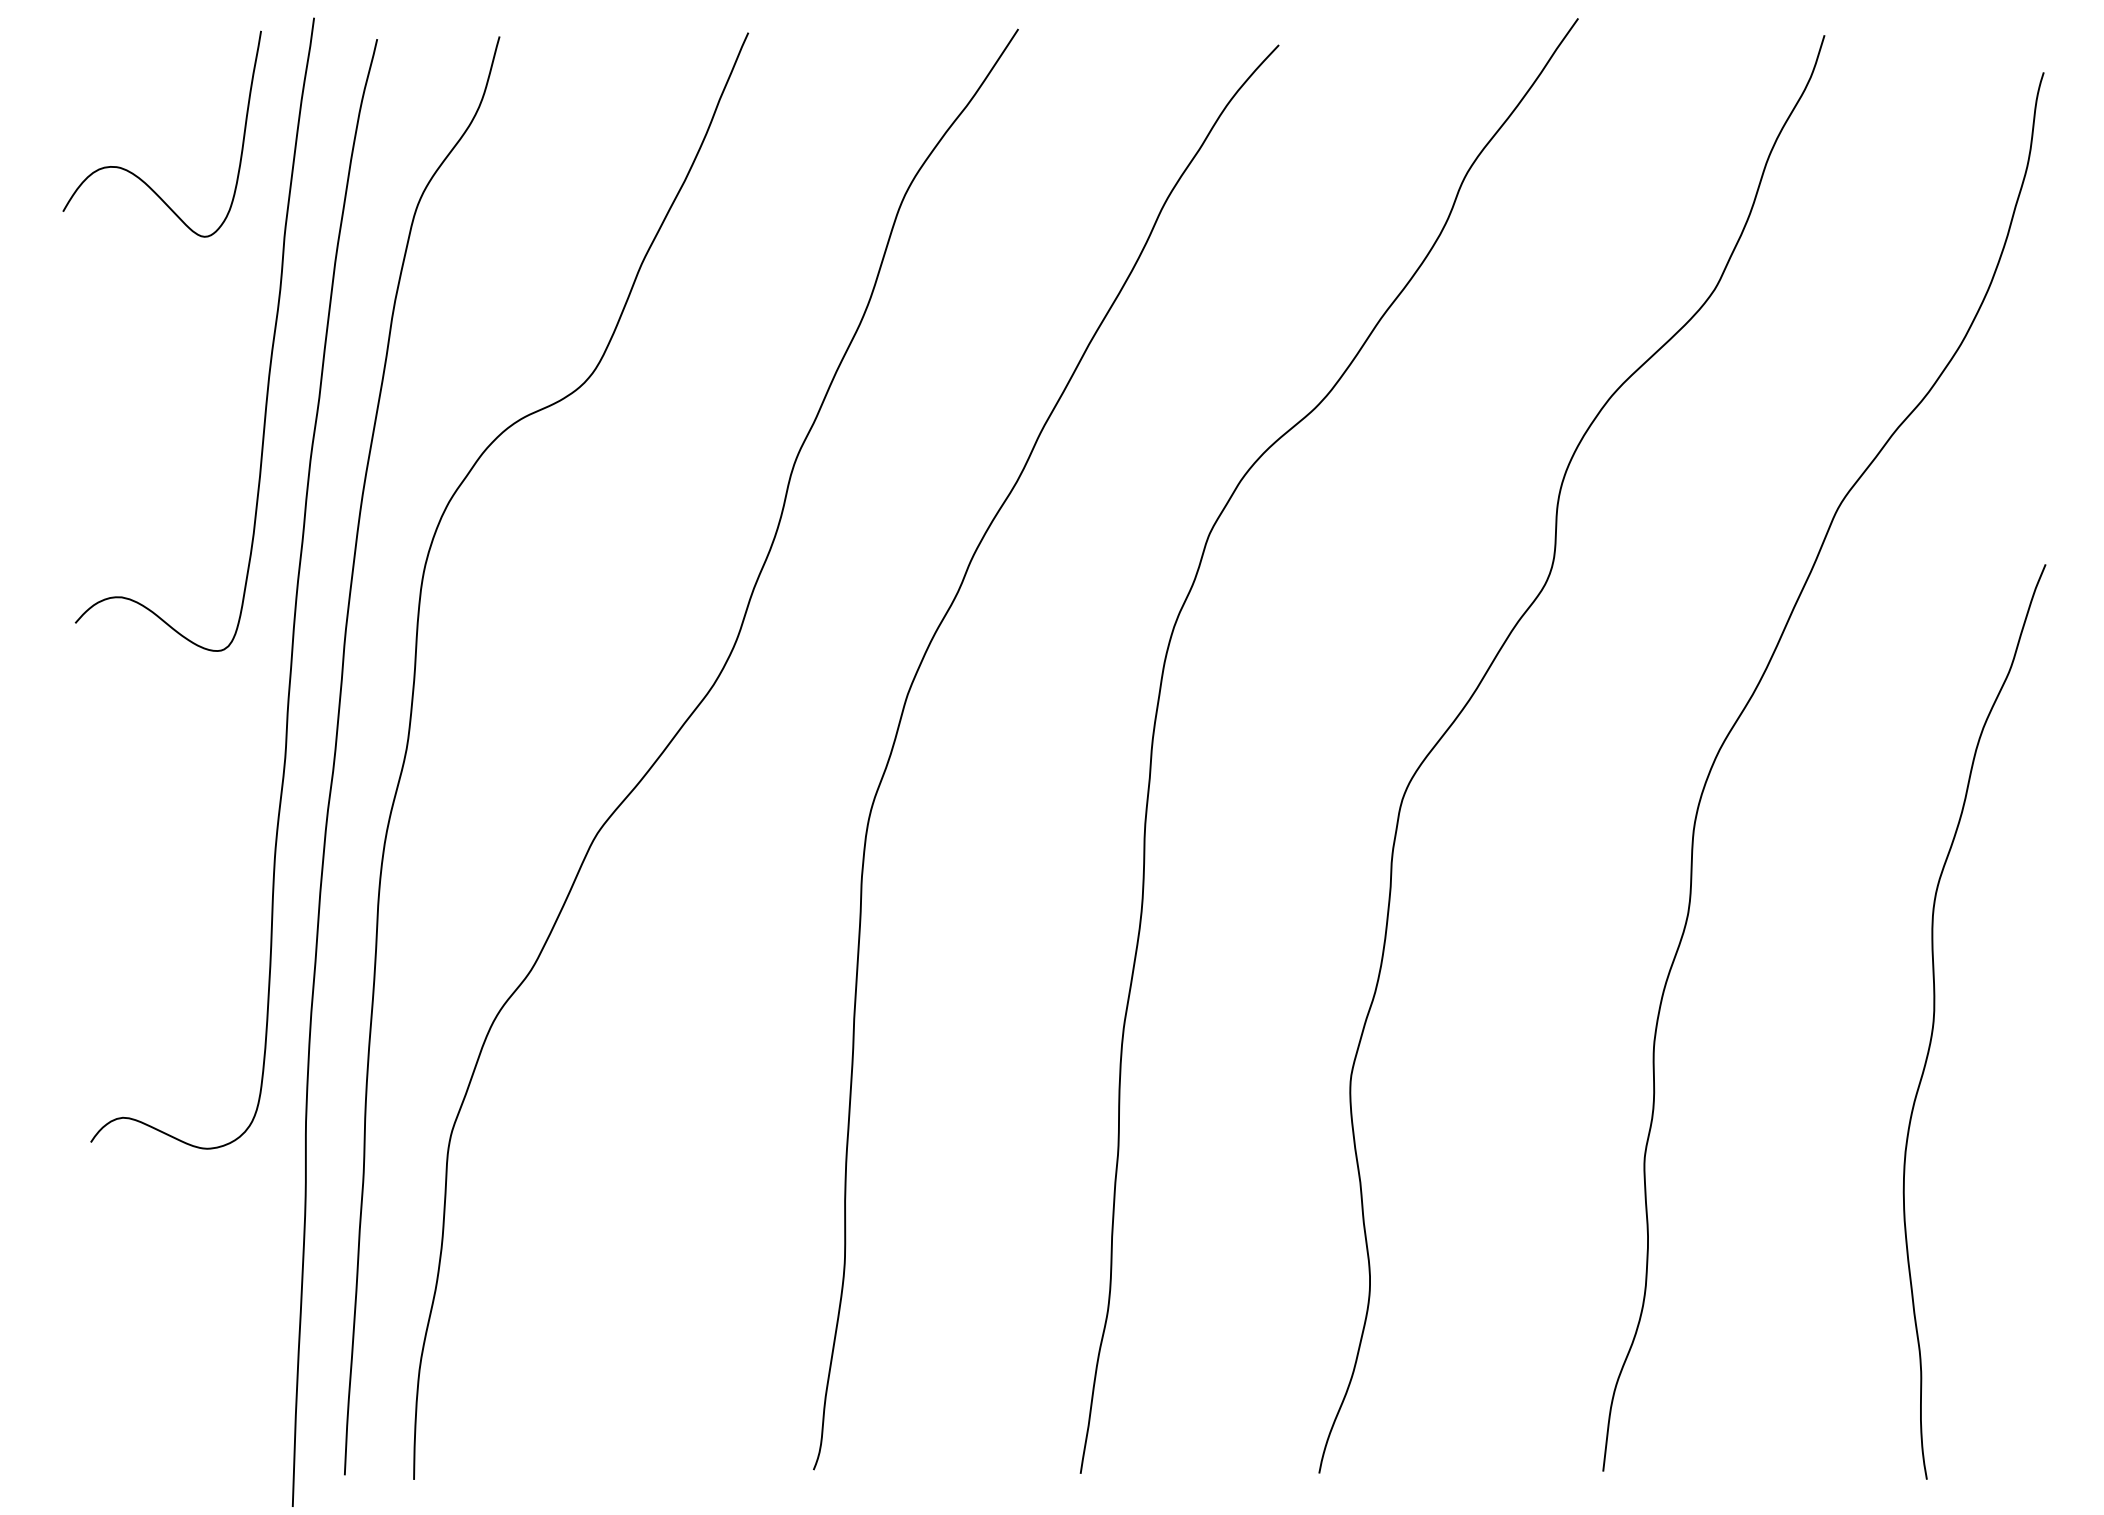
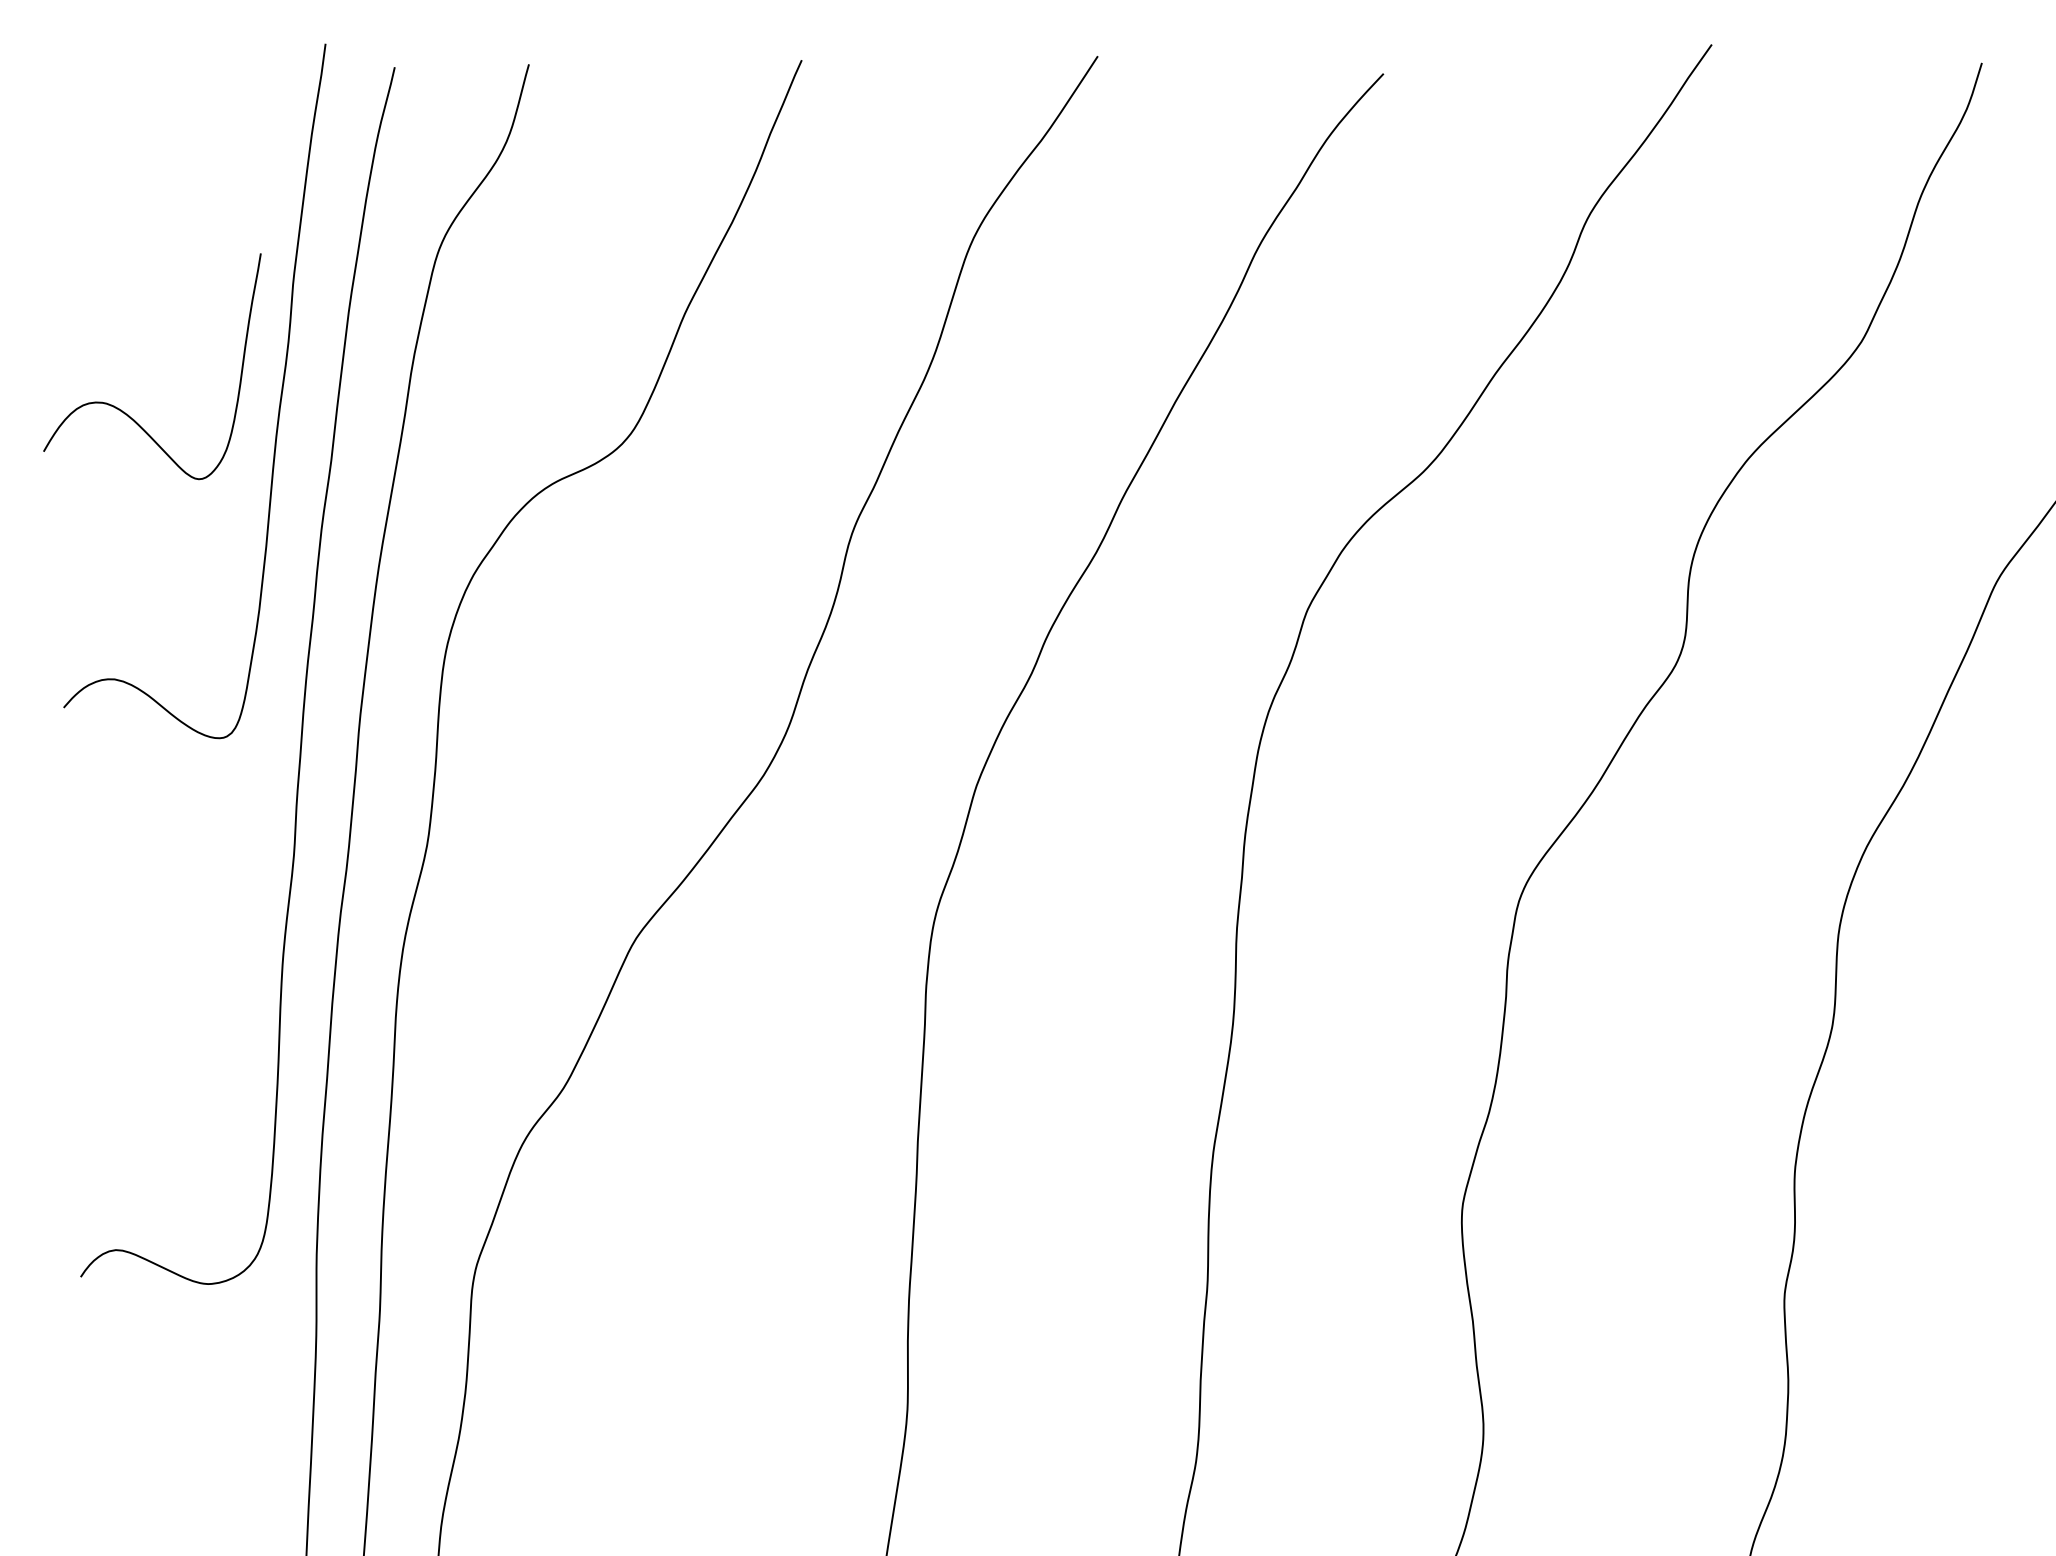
curve: (134, 173) -> (122, 409), moved

